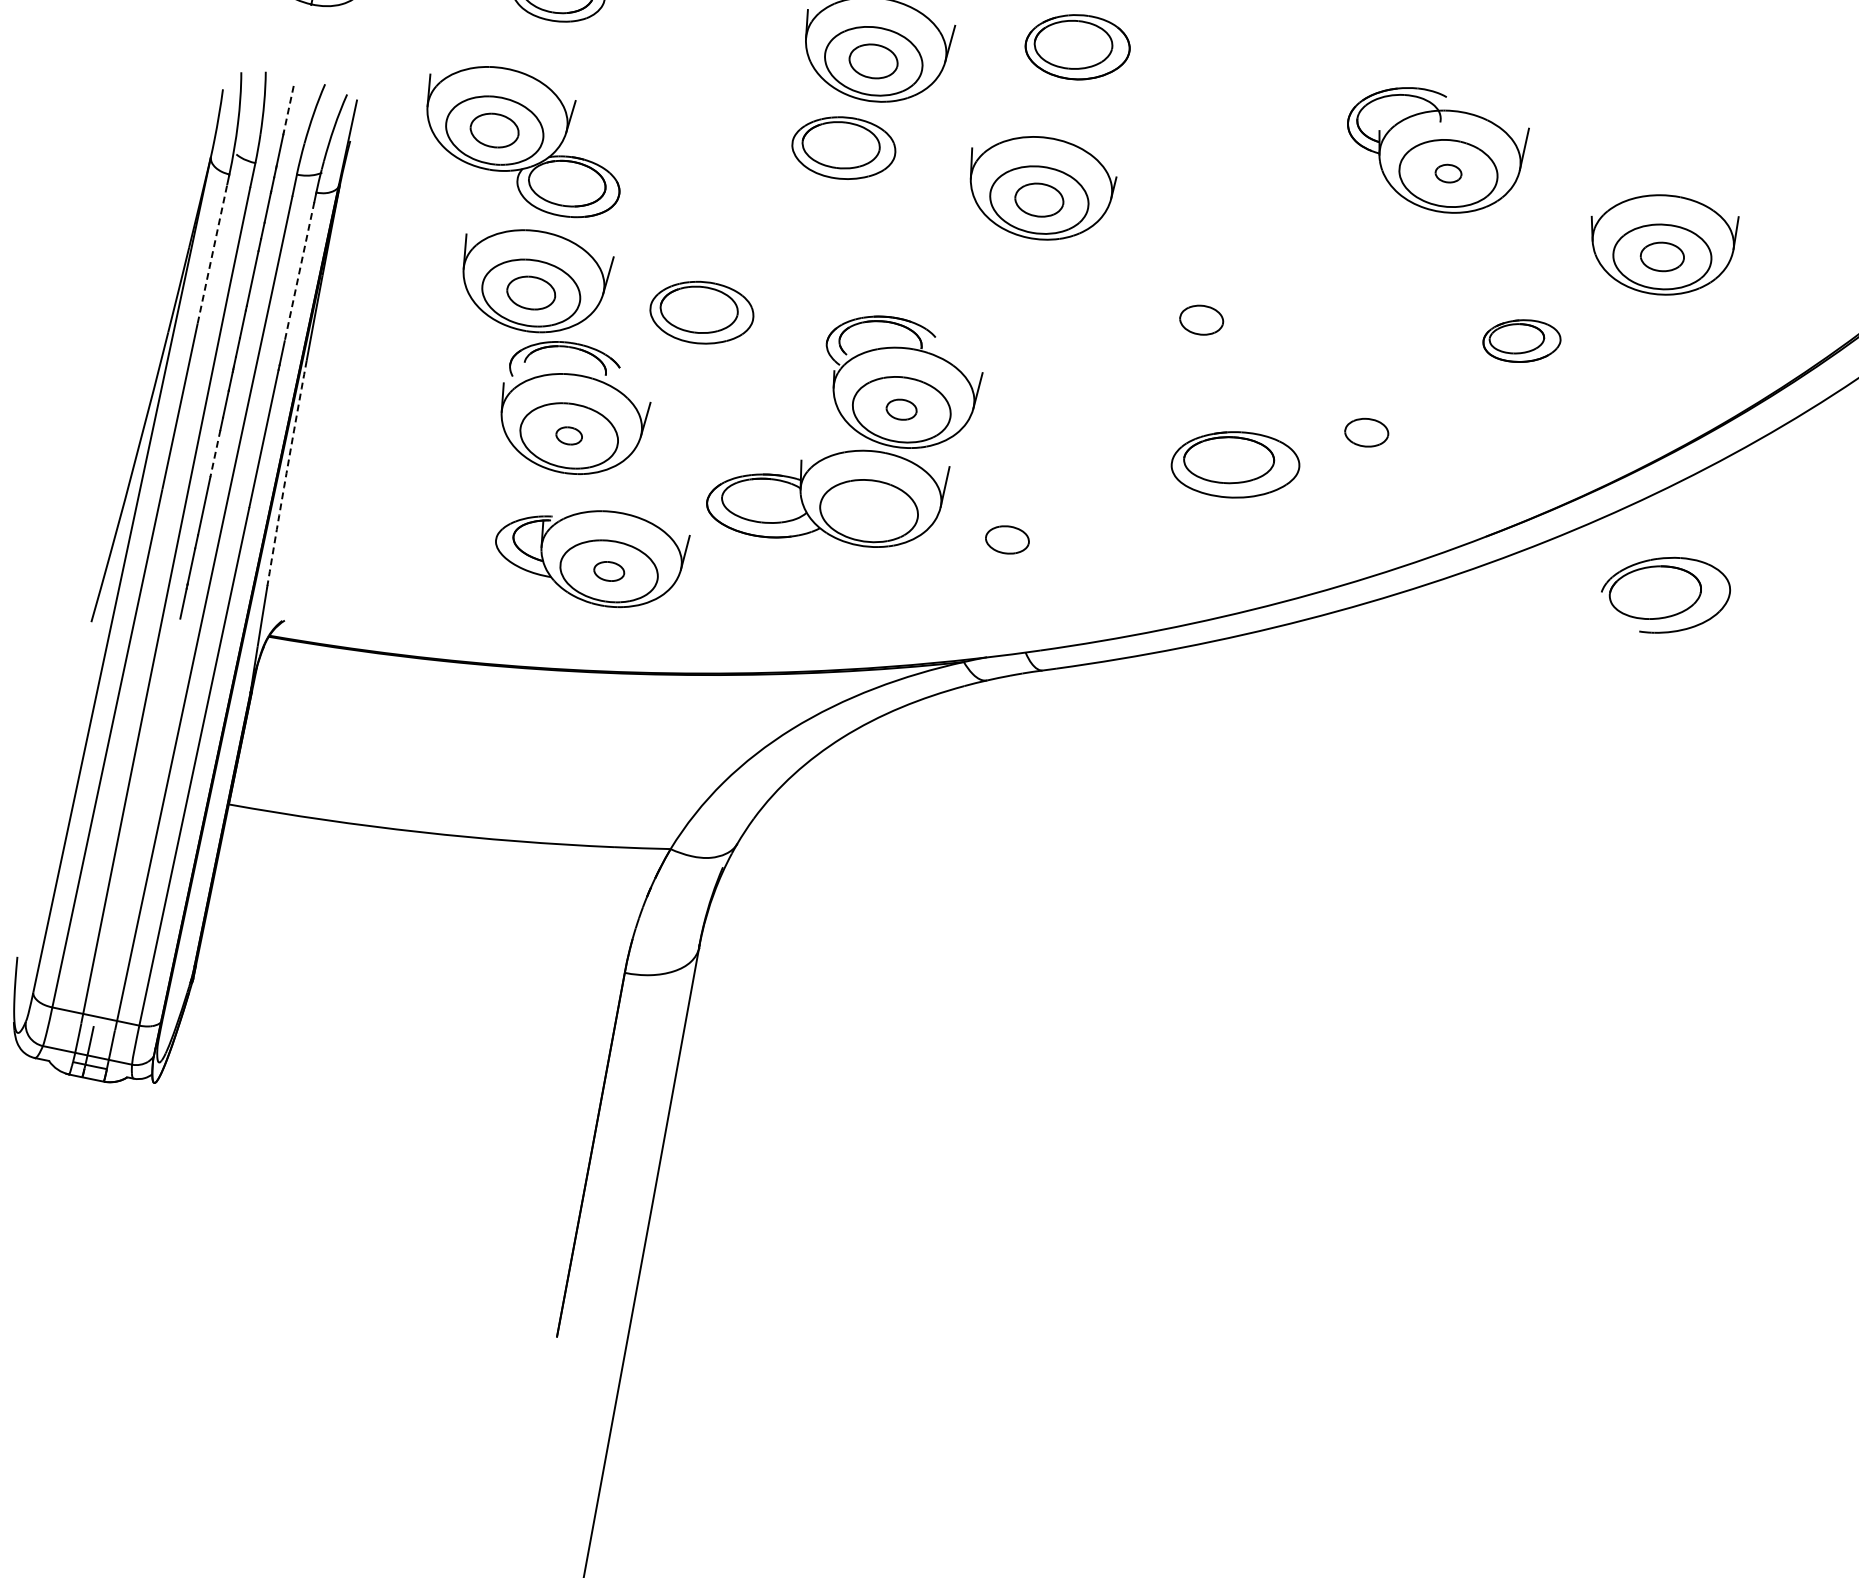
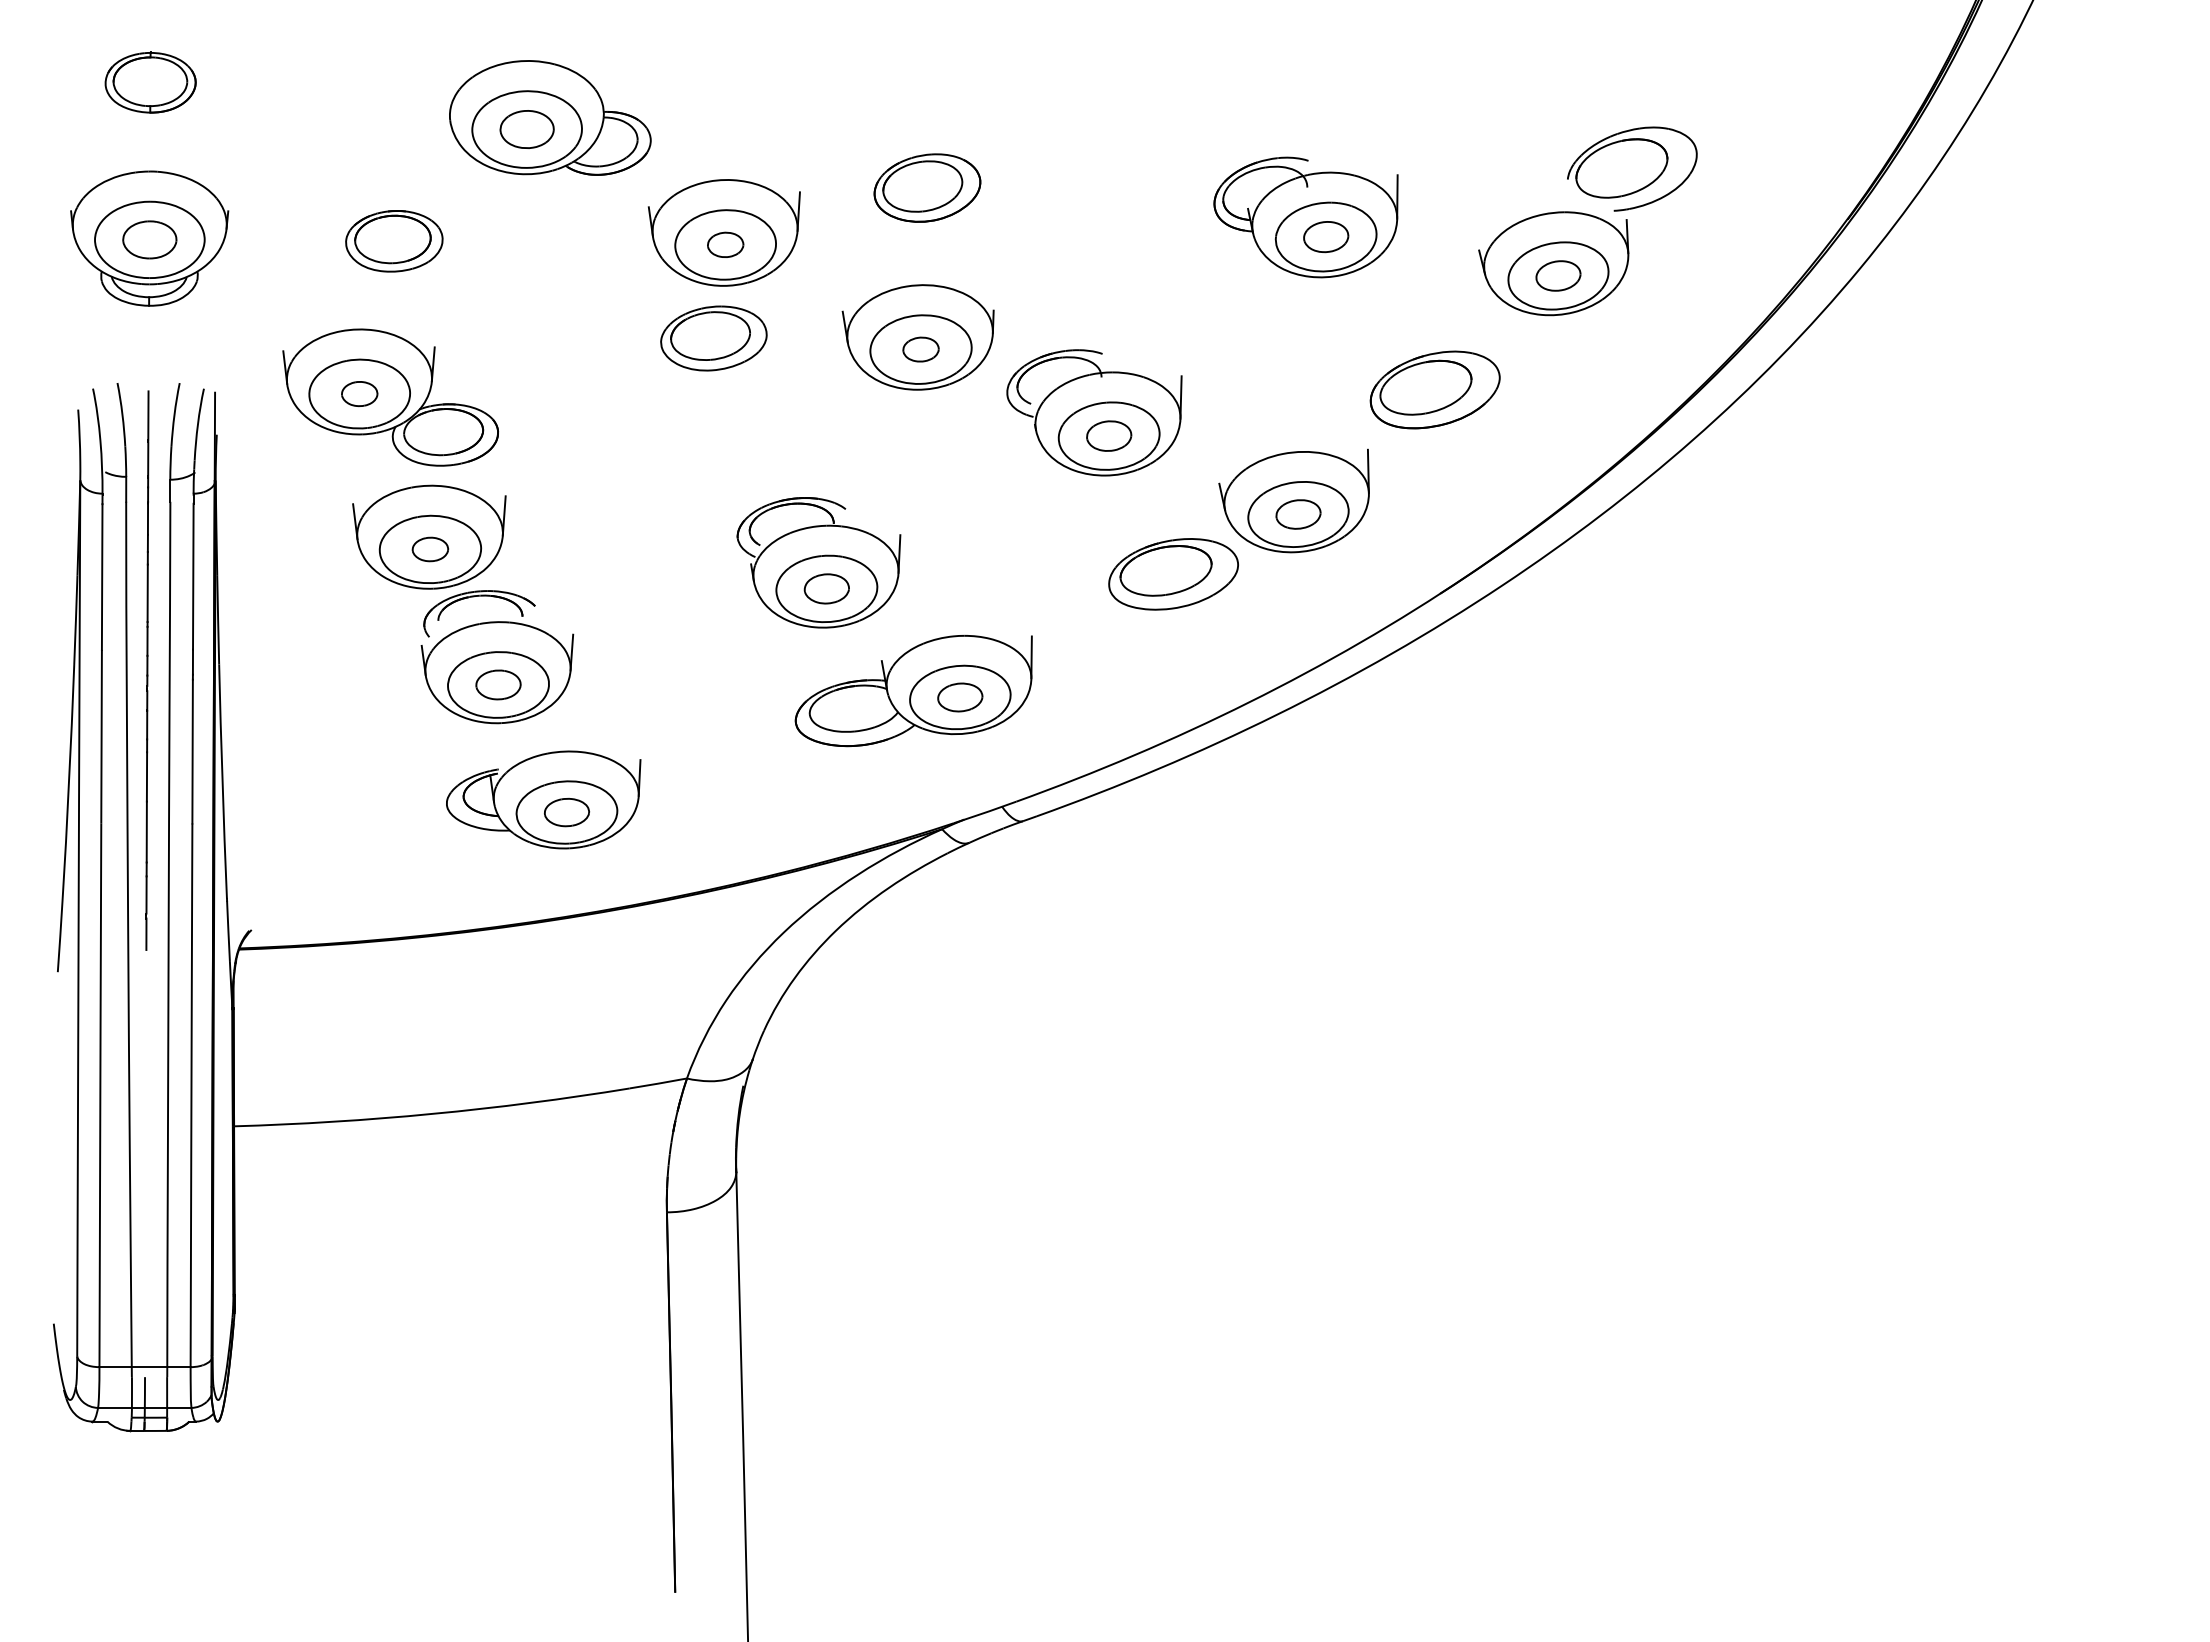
part: (873, 60) -> (725, 244), size x0.71
line: (288, 109) -> (148, 416), dashed -> solid
part: (494, 130) -> (359, 393), size x0.71
part: (1448, 173) -> (1326, 237), size x1.67
part: (1038, 199) -> (920, 349), size x0.71
line: (212, 254) -> (102, 577), dashed -> solid
line: (299, 271) -> (193, 576), dashed -> solid
part: (531, 293) -> (430, 549), size x0.71
part: (1192, 294) -> (1094, 412), added
part: (701, 312) -> (605, 533), removed
part: (1521, 340) -> (1434, 389), size x1.67
part: (901, 409) -> (826, 588), size x1.43
part: (1364, 418) -> (1293, 500), added
part: (569, 435) -> (498, 684), size x1.67
line: (215, 453) -> (147, 776), dashed -> solid
arc: (286, 473) -> (222, 781), dashed -> solid
part: (825, 496) -> (913, 691), moved
part: (609, 571) -> (567, 812), size x1.43
part: (1665, 594) -> (1632, 168), moved

